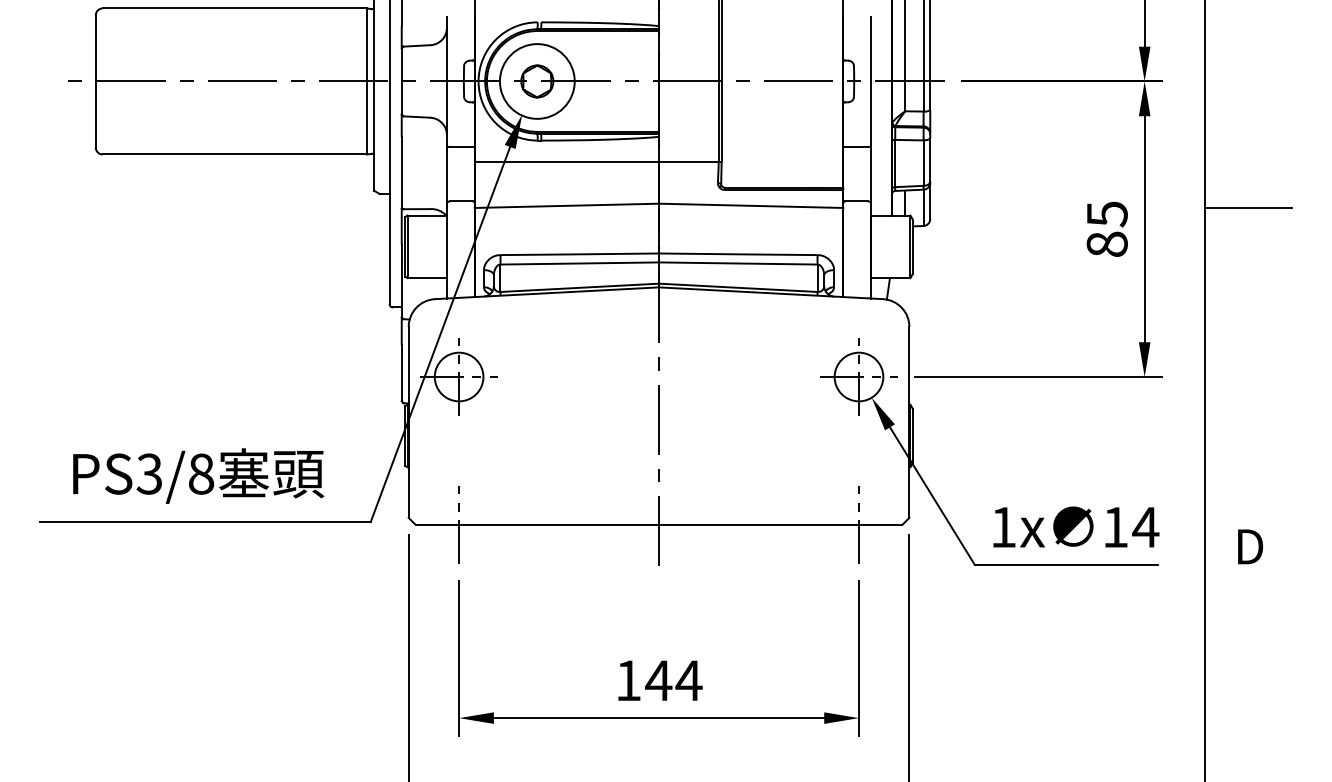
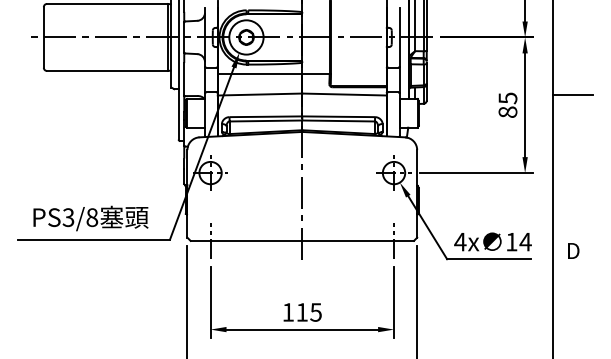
text: (1003, 528) -> (460, 242), 1x -> 4x
text: (672, 680) -> (308, 312), 144 -> 115

